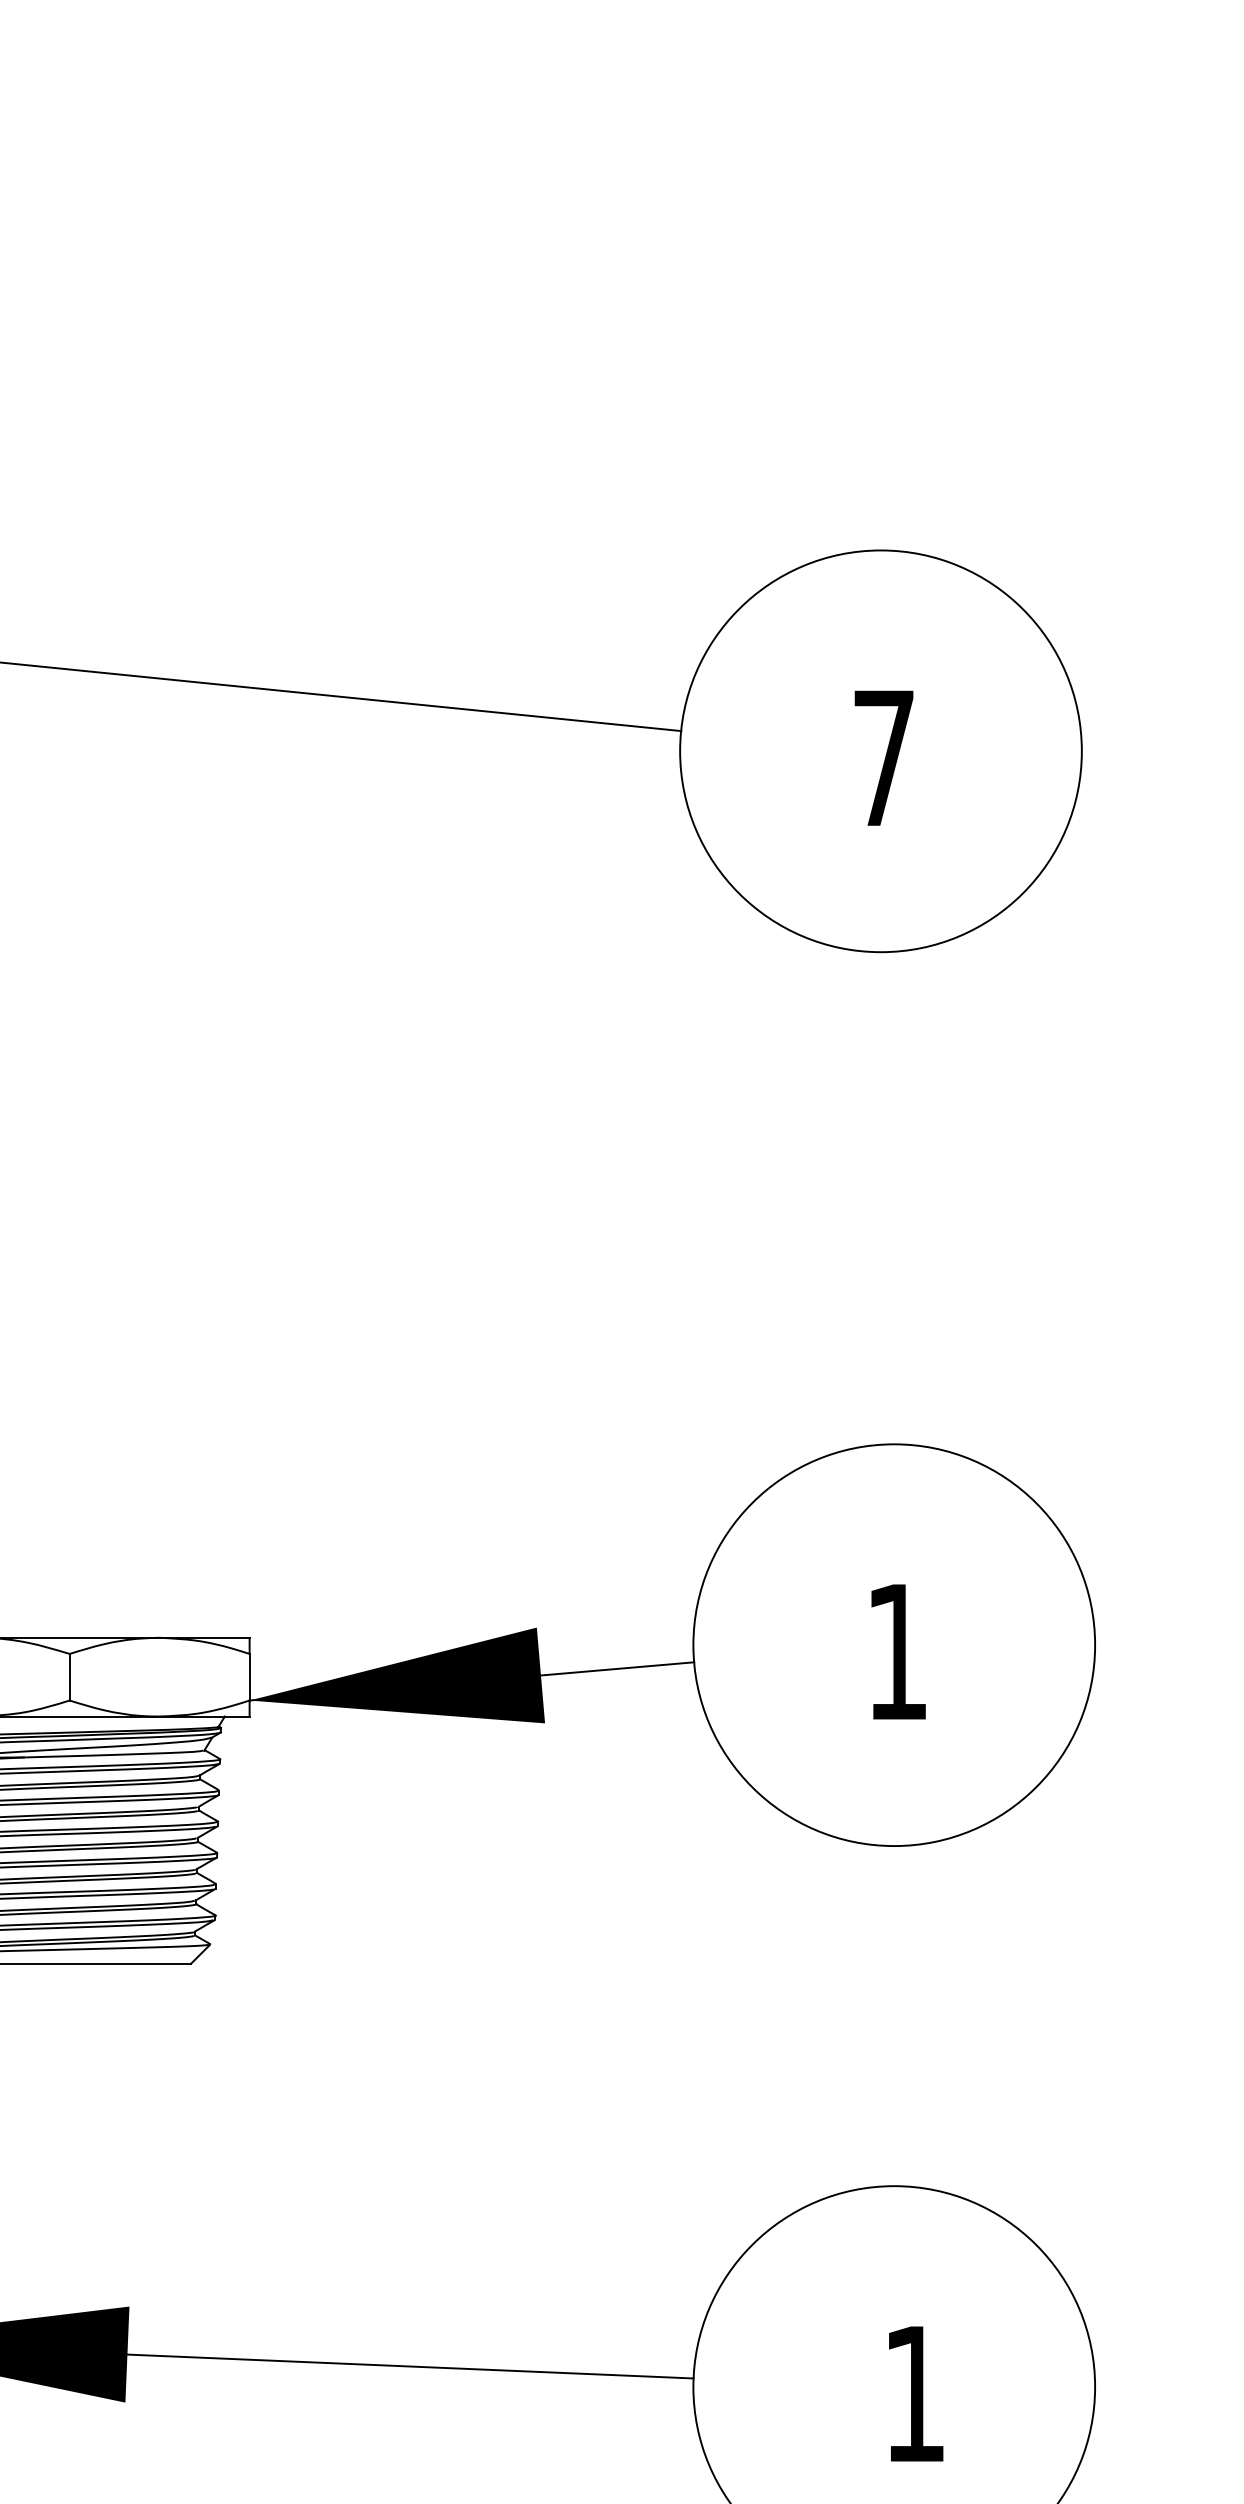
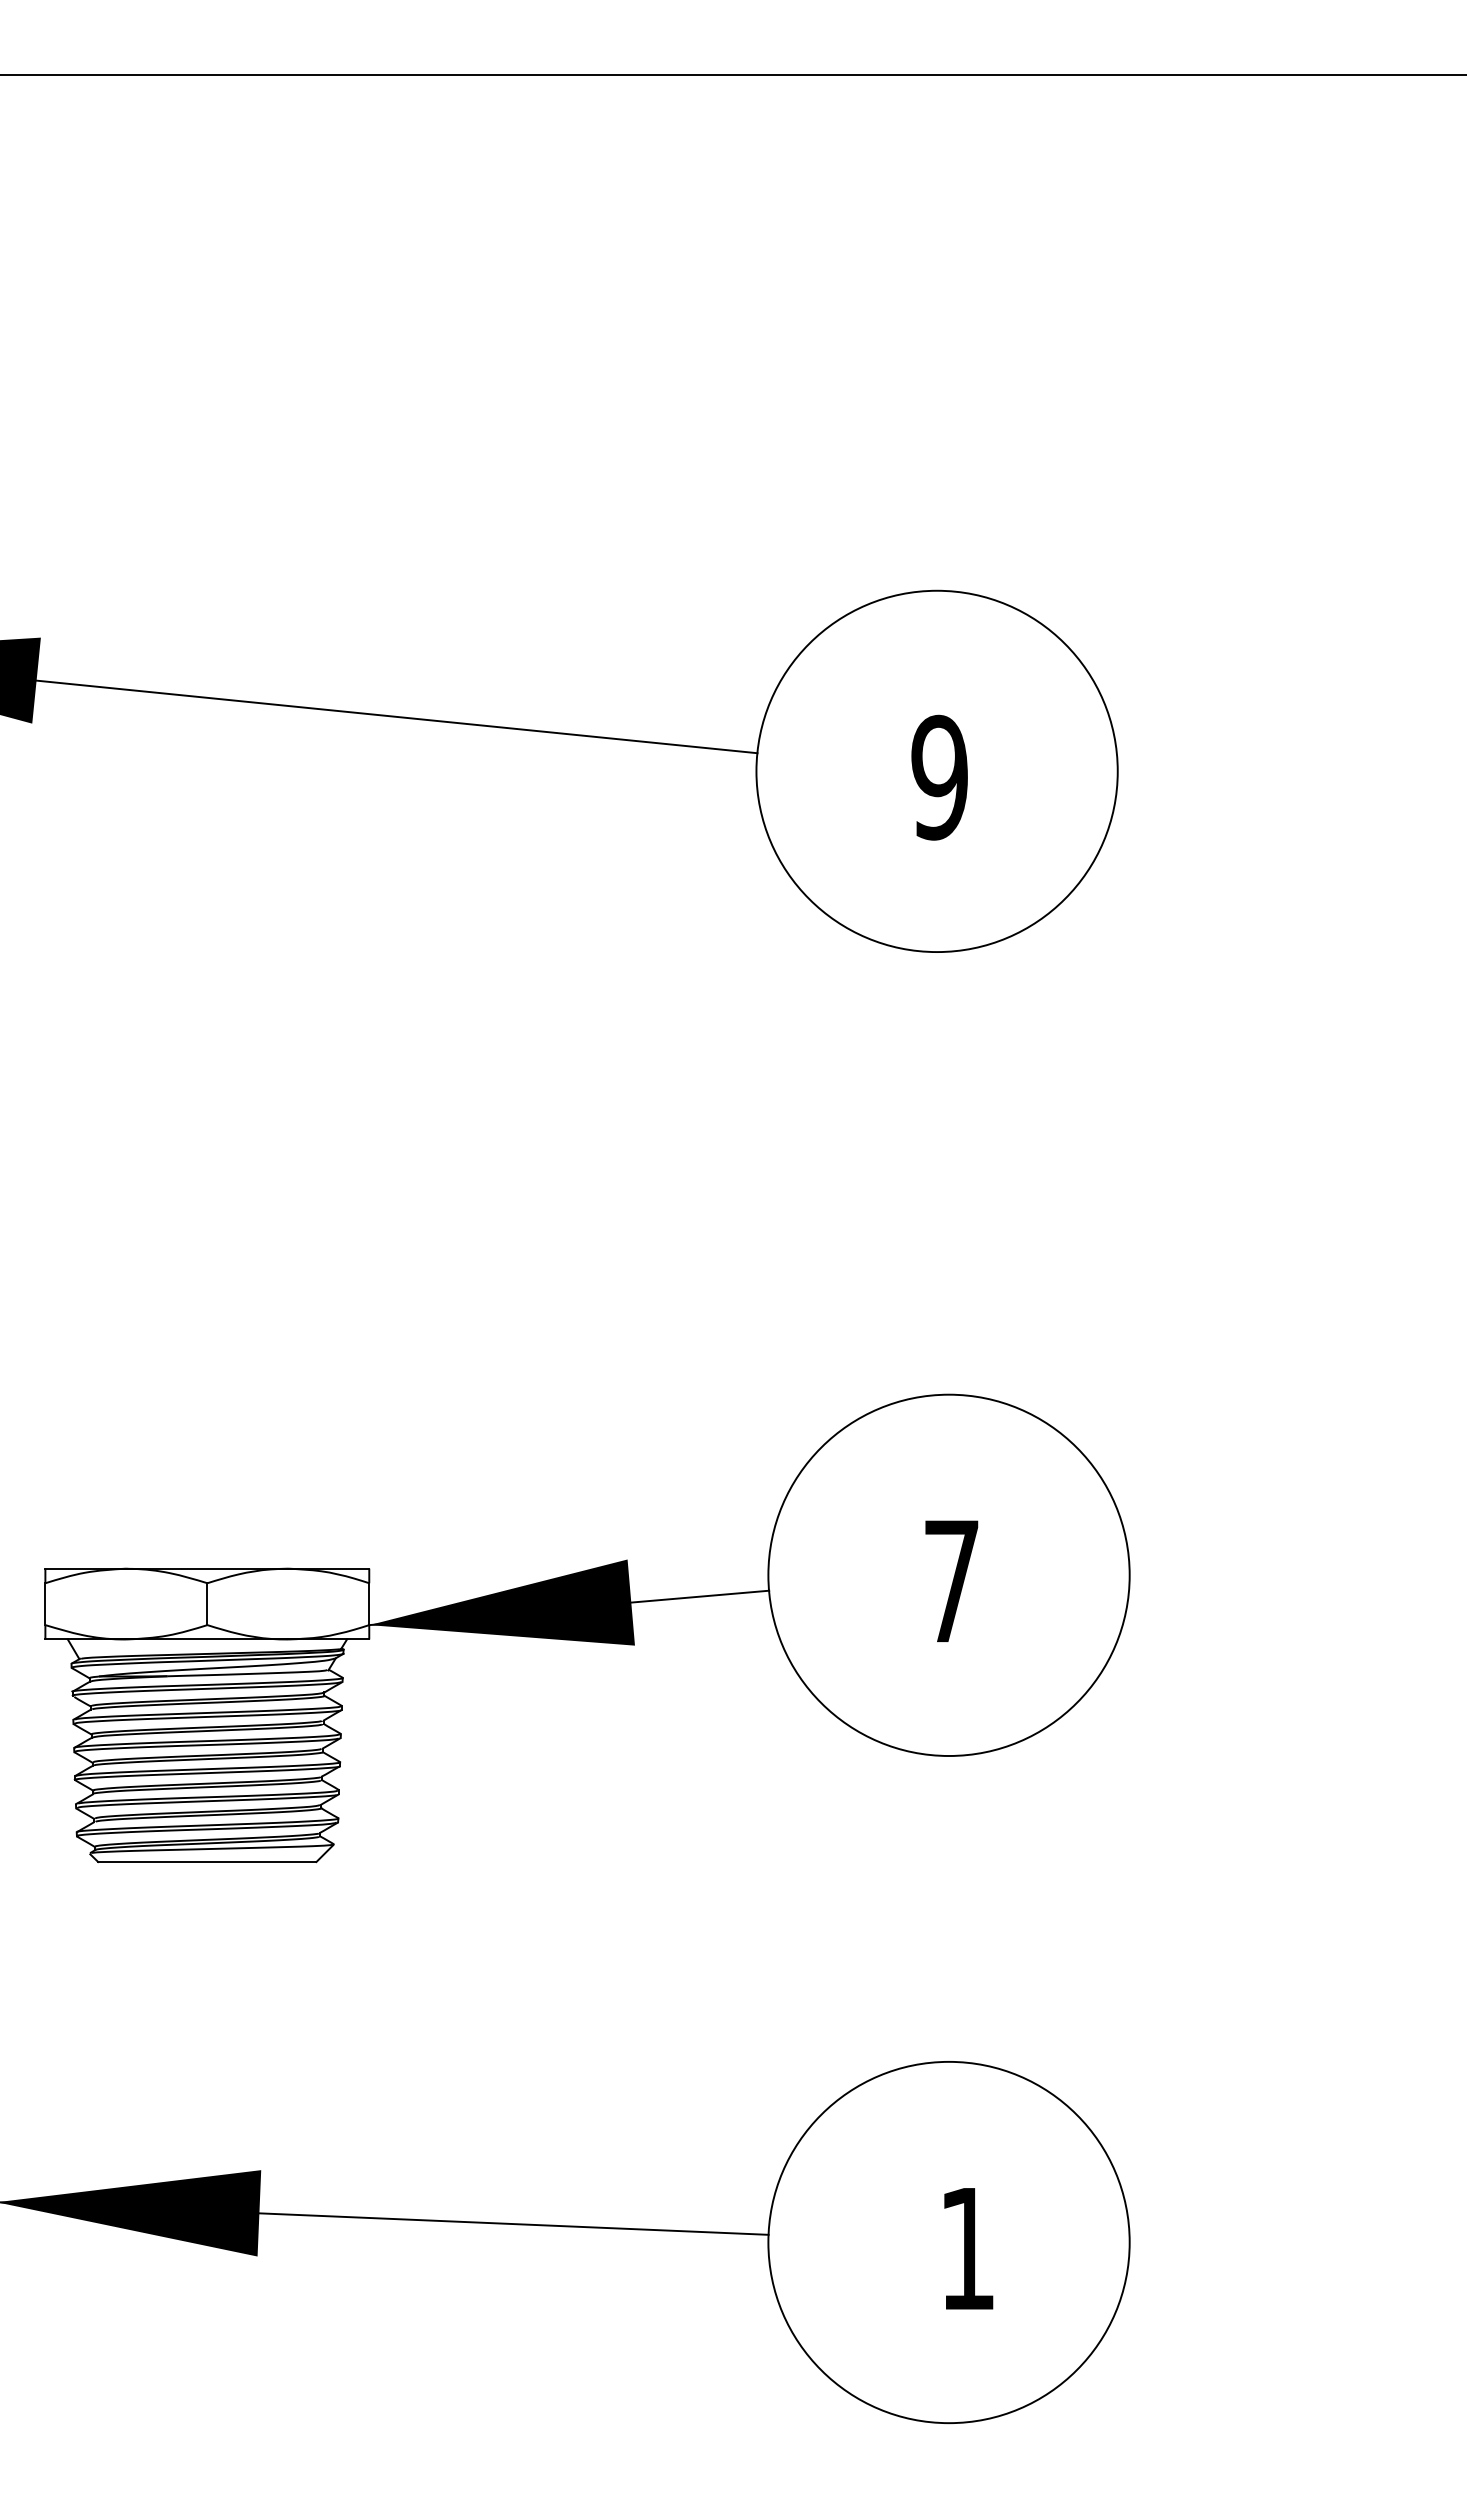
text: (883, 758) -> (939, 777), 7 -> 9
text: (896, 1652) -> (951, 1581), 1 -> 7

